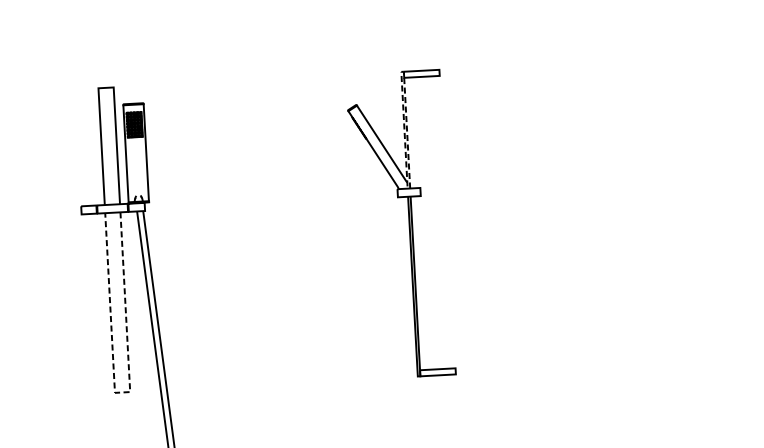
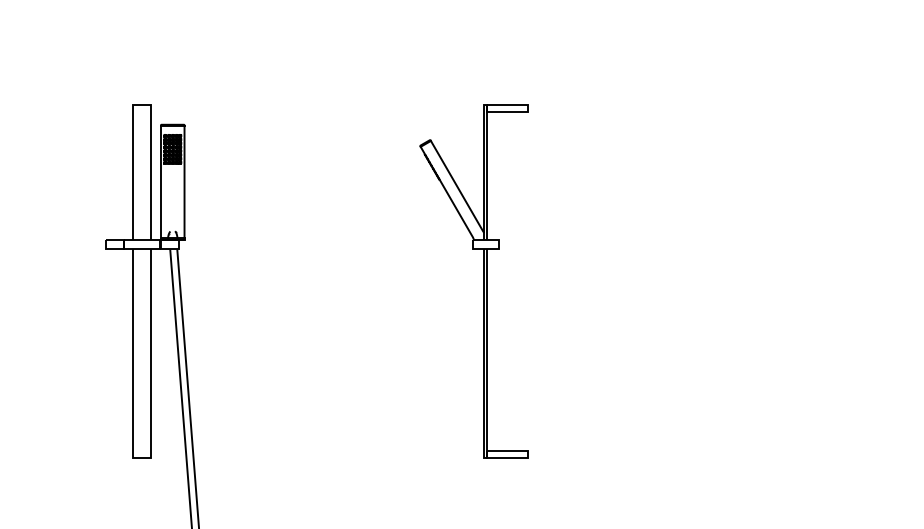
line: (402, 71) -> (485, 104), dashed -> solid
line: (122, 392) -> (142, 457), dashed -> solid

